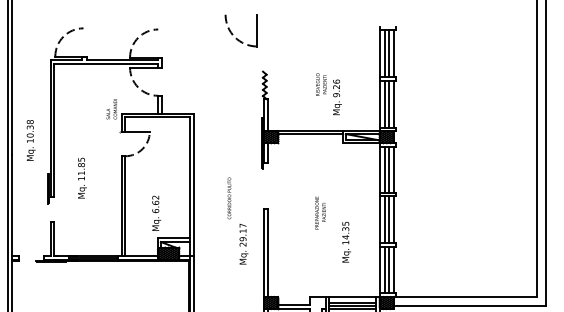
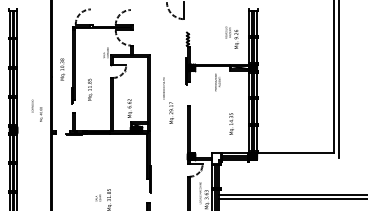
text: (327, 93) -> (231, 37), moved
text: (319, 213) -> (217, 82), moved
text: (237, 220) -> (168, 100), moved
line: (469, 306) -> (297, 158), removed

